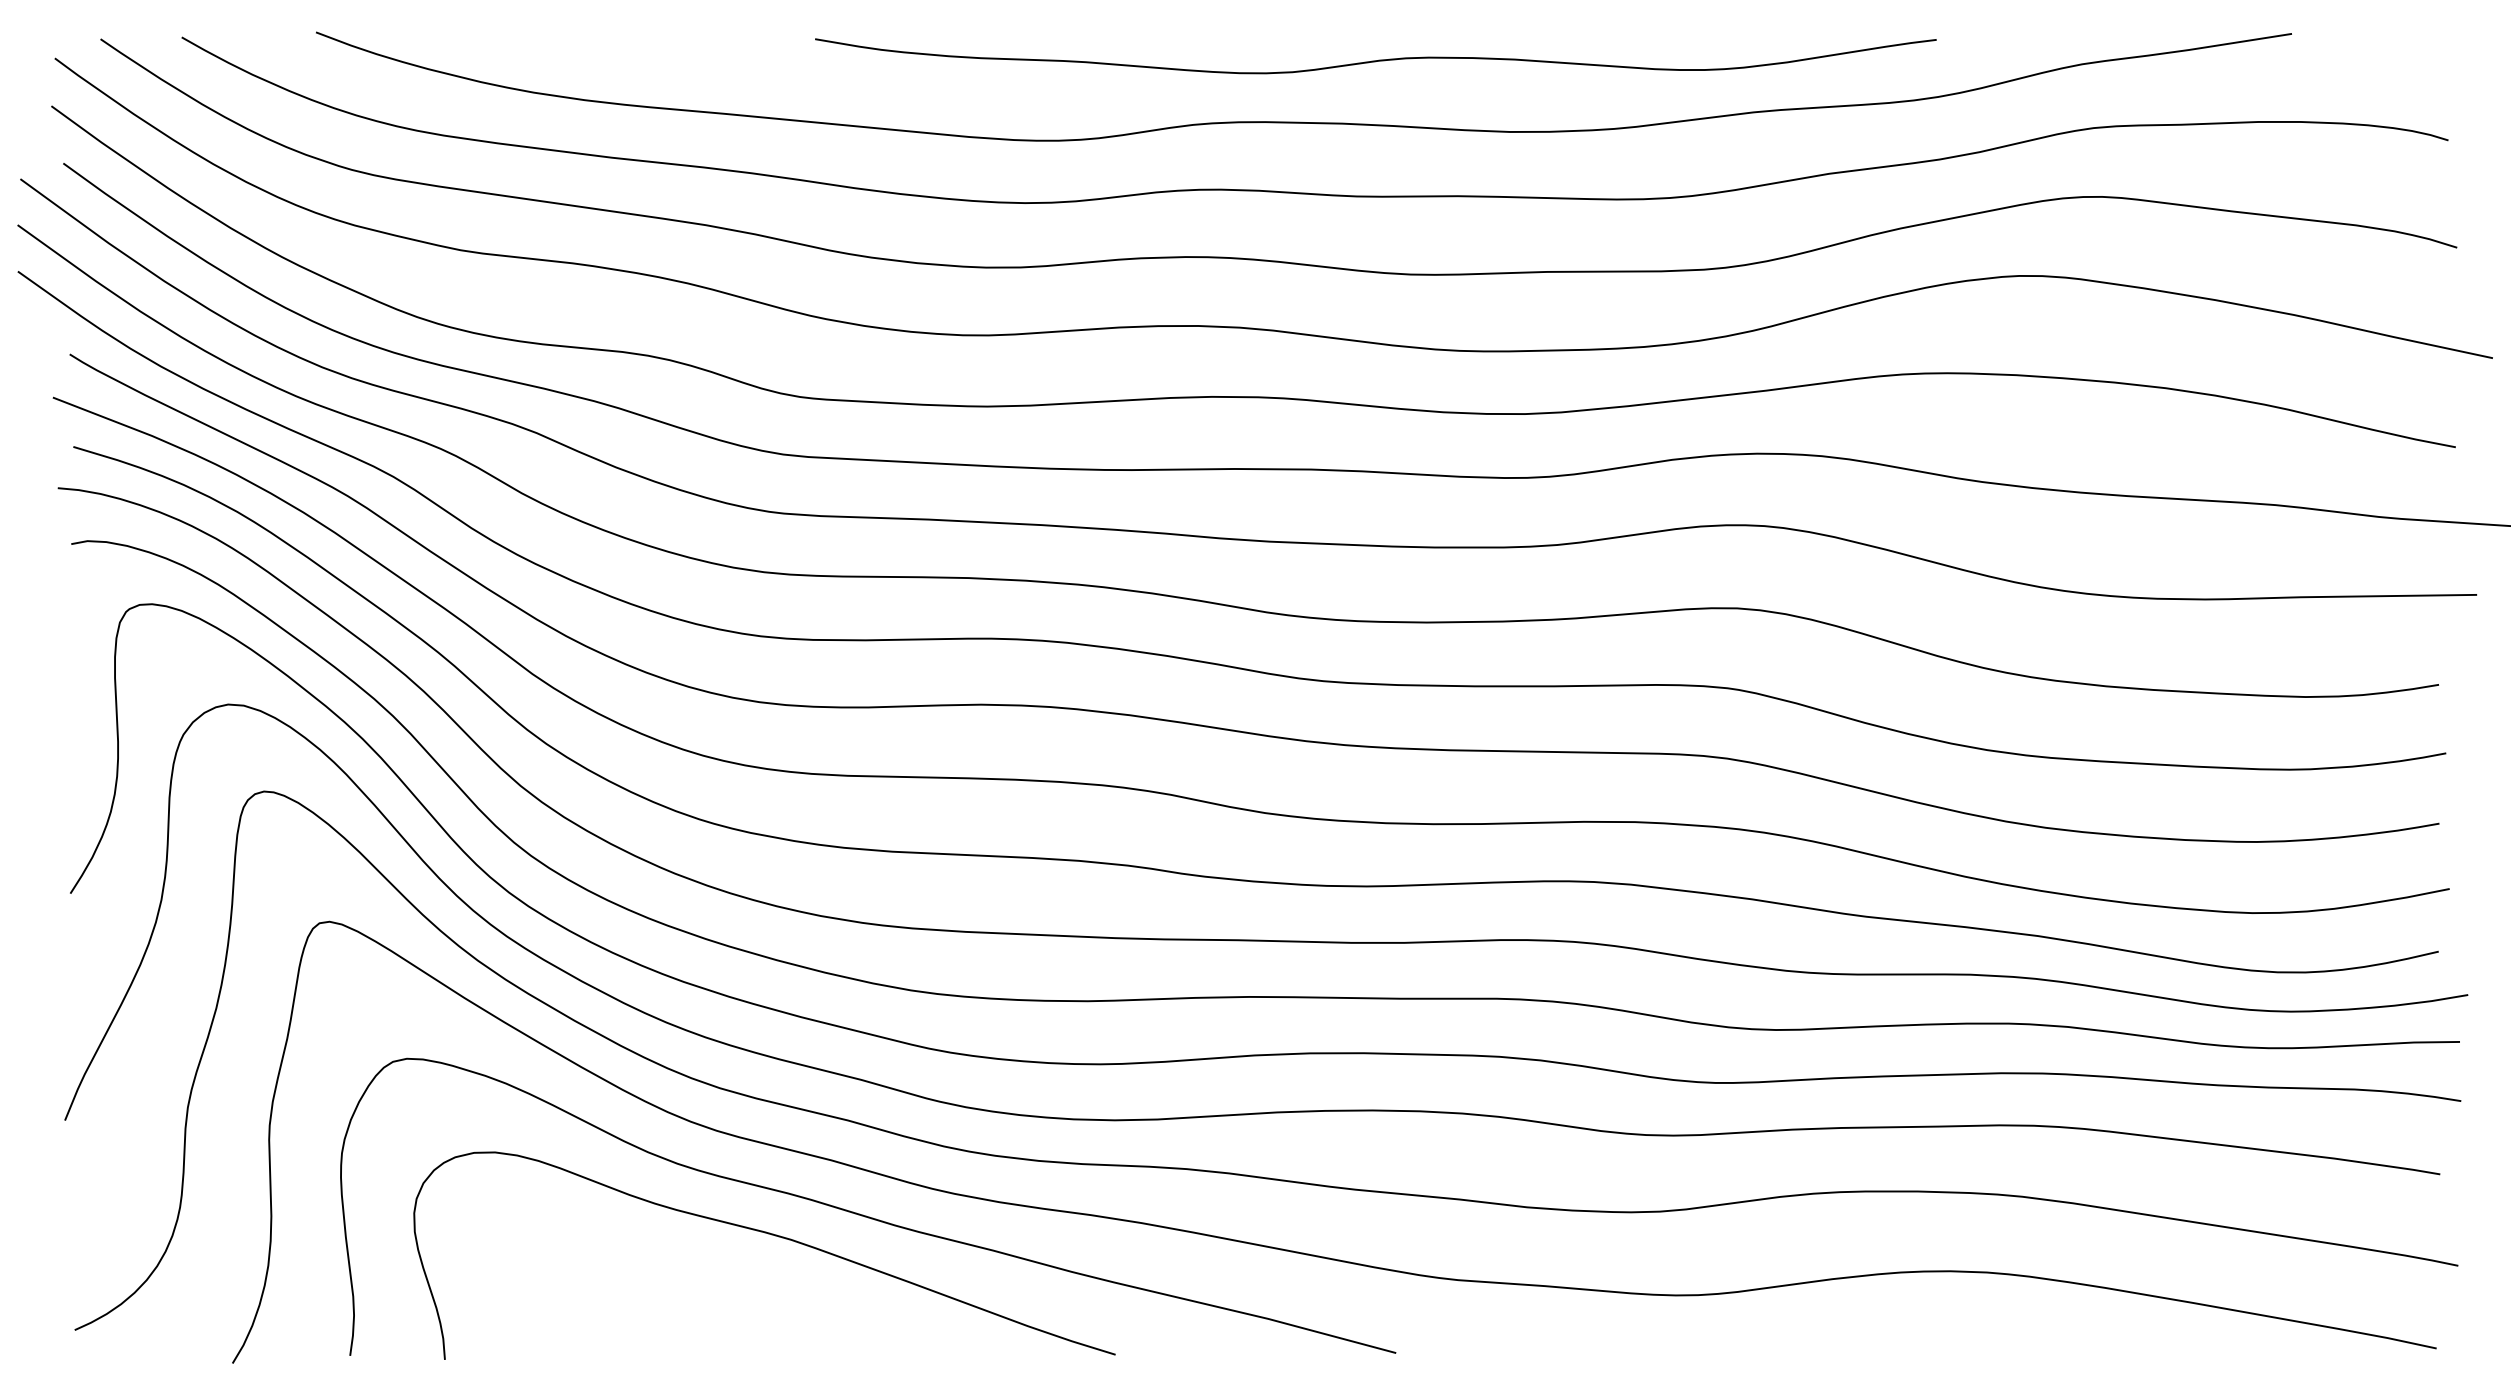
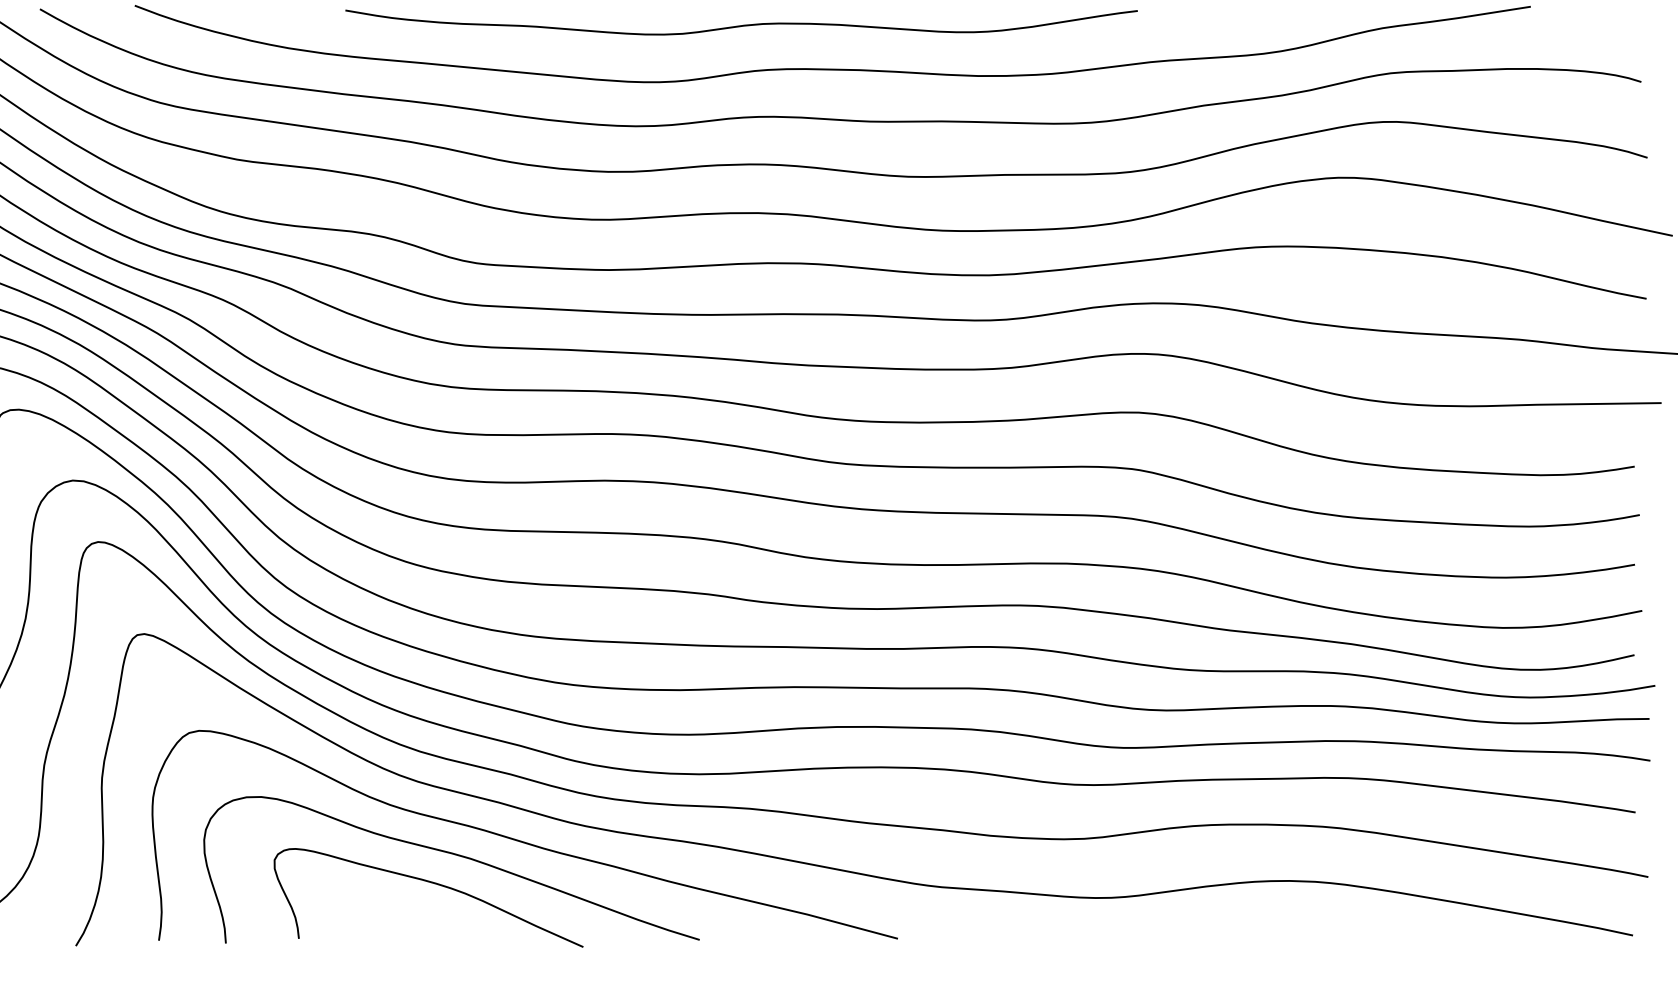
curve: (1375, 60) -> (741, 25), moved
curve: (739, 1275) -> (434, 883), added

